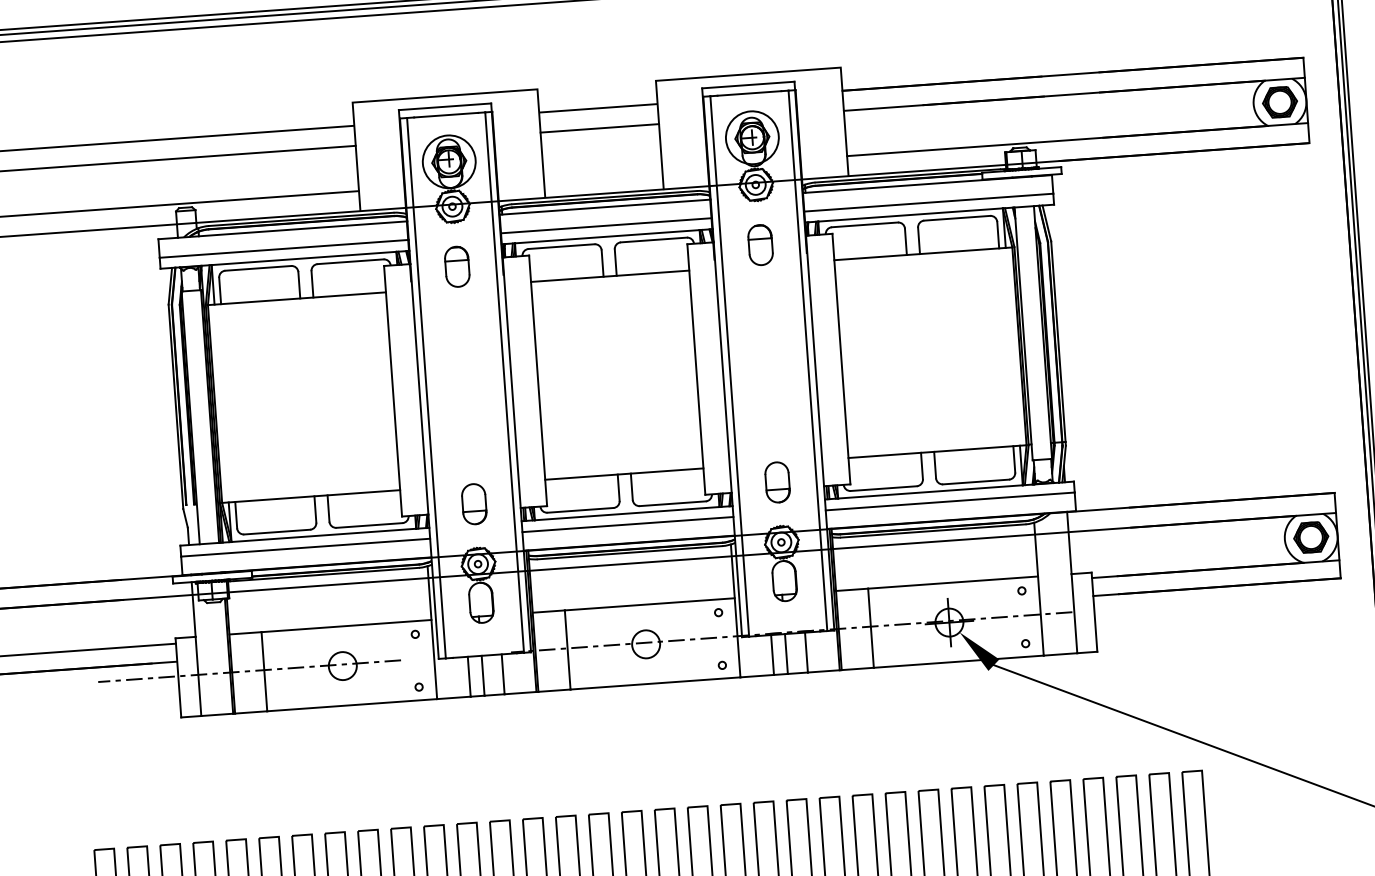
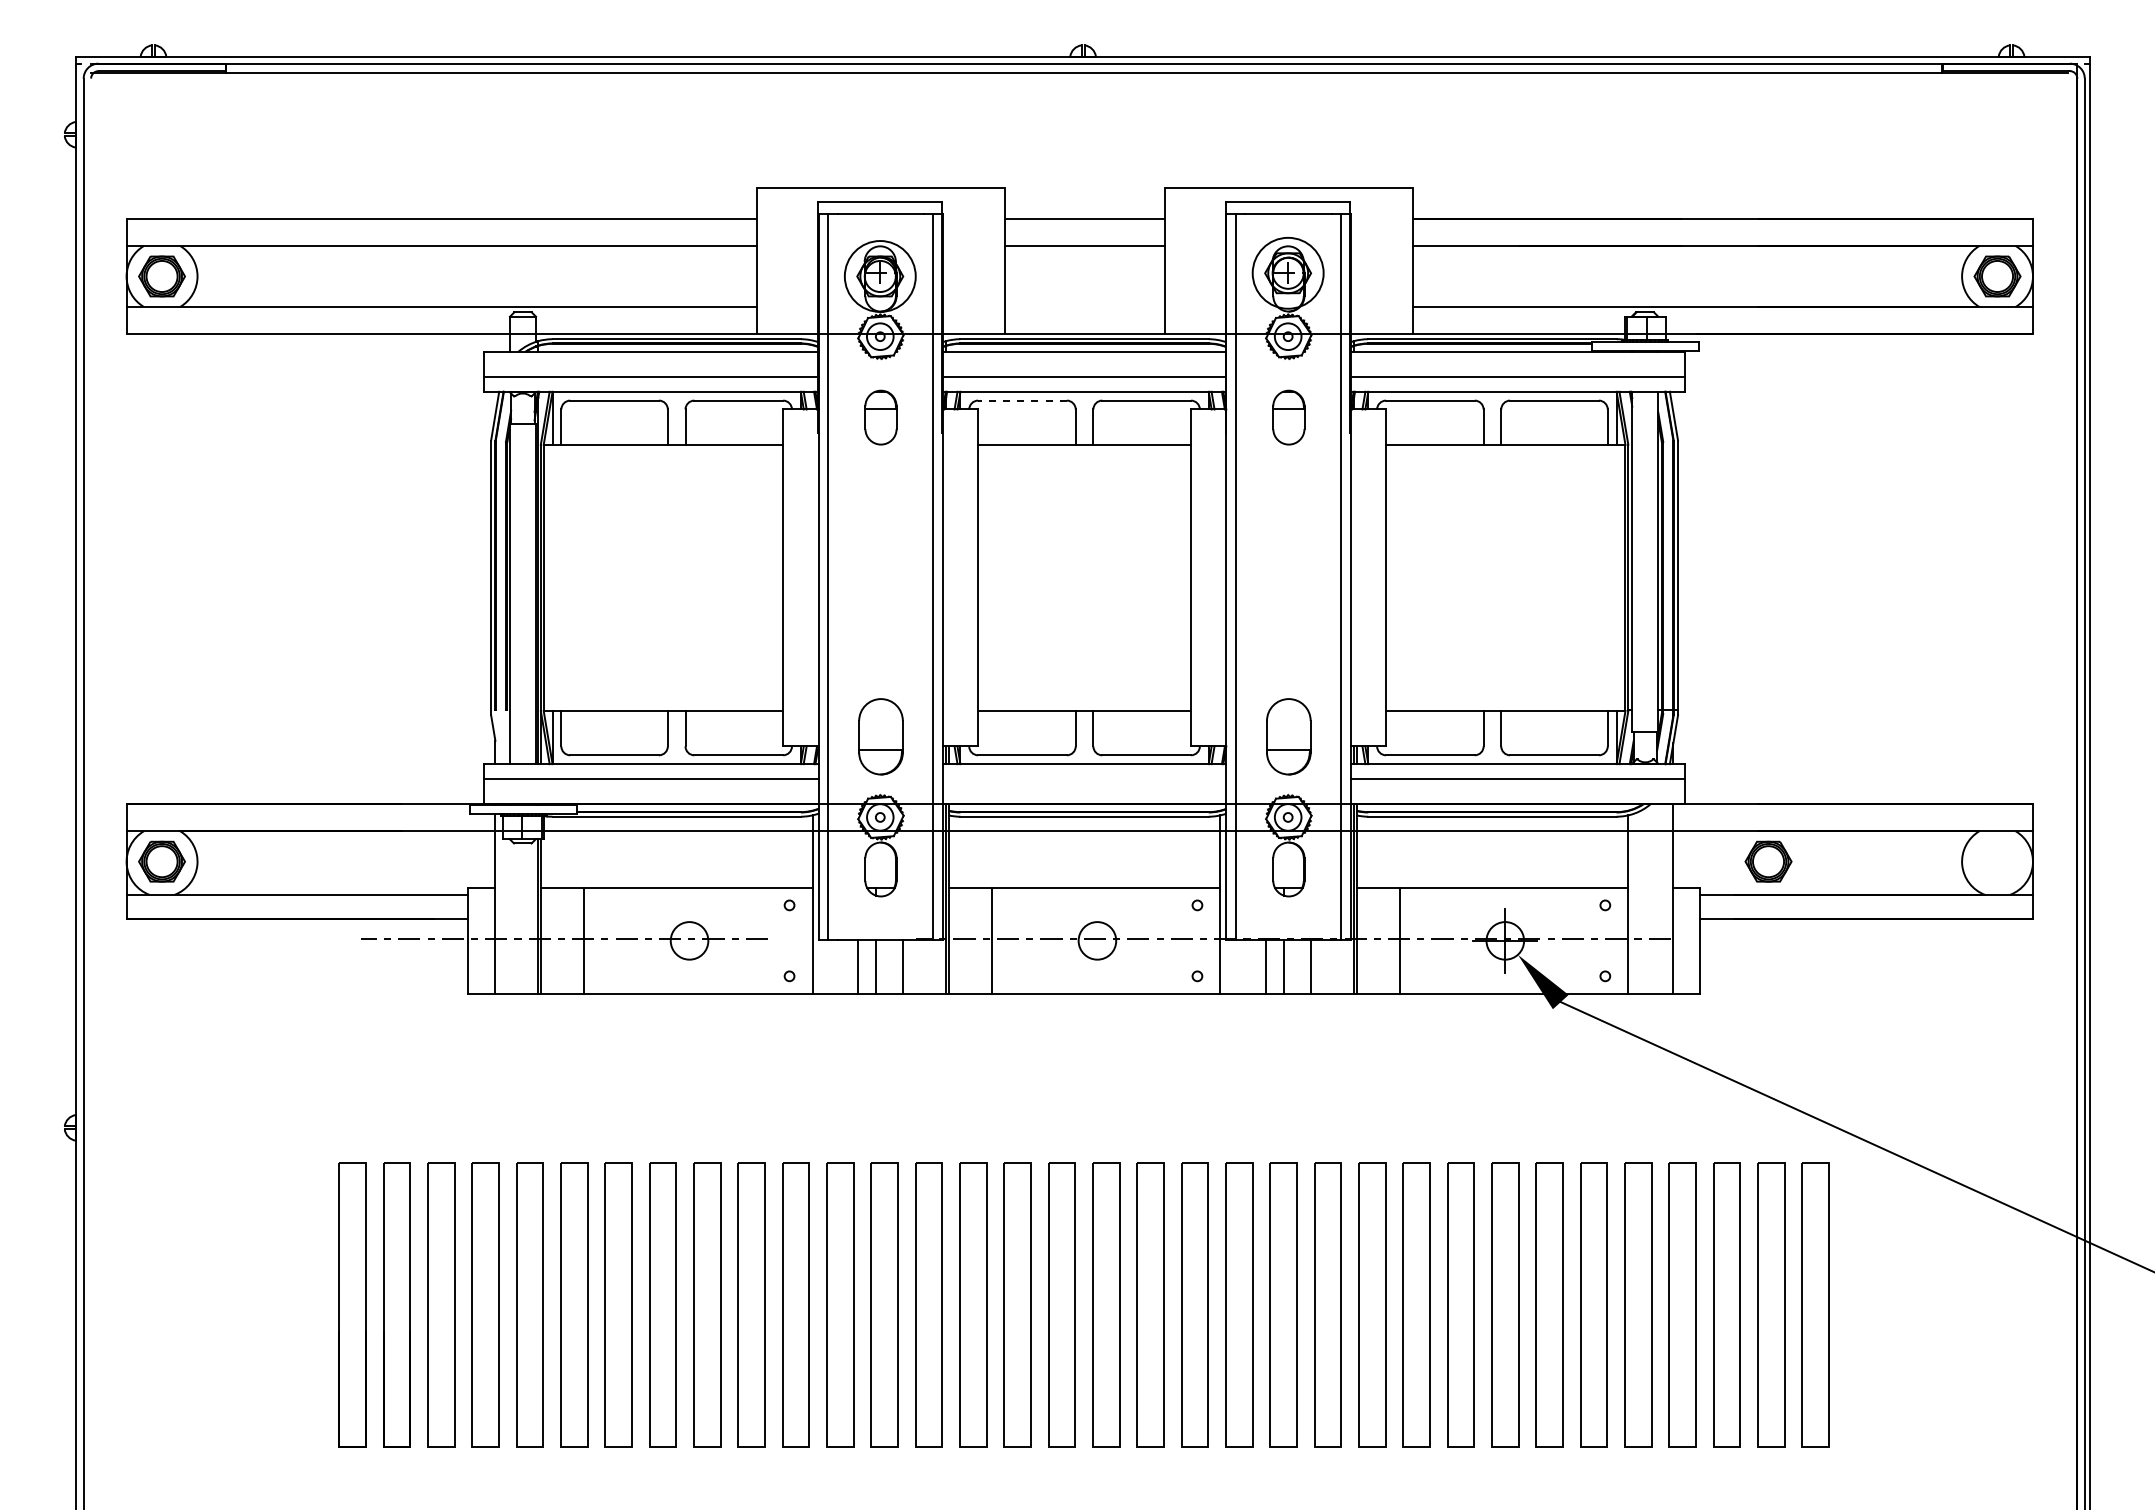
line: (560, 246) -> (1021, 400), solid -> dashed
part: (777, 482) -> (1288, 736), size x1.4
part: (473, 503) -> (880, 736), size x1.4
line: (627, 524) -> (1084, 778), removed
part: (1311, 537) -> (1768, 861), moved

